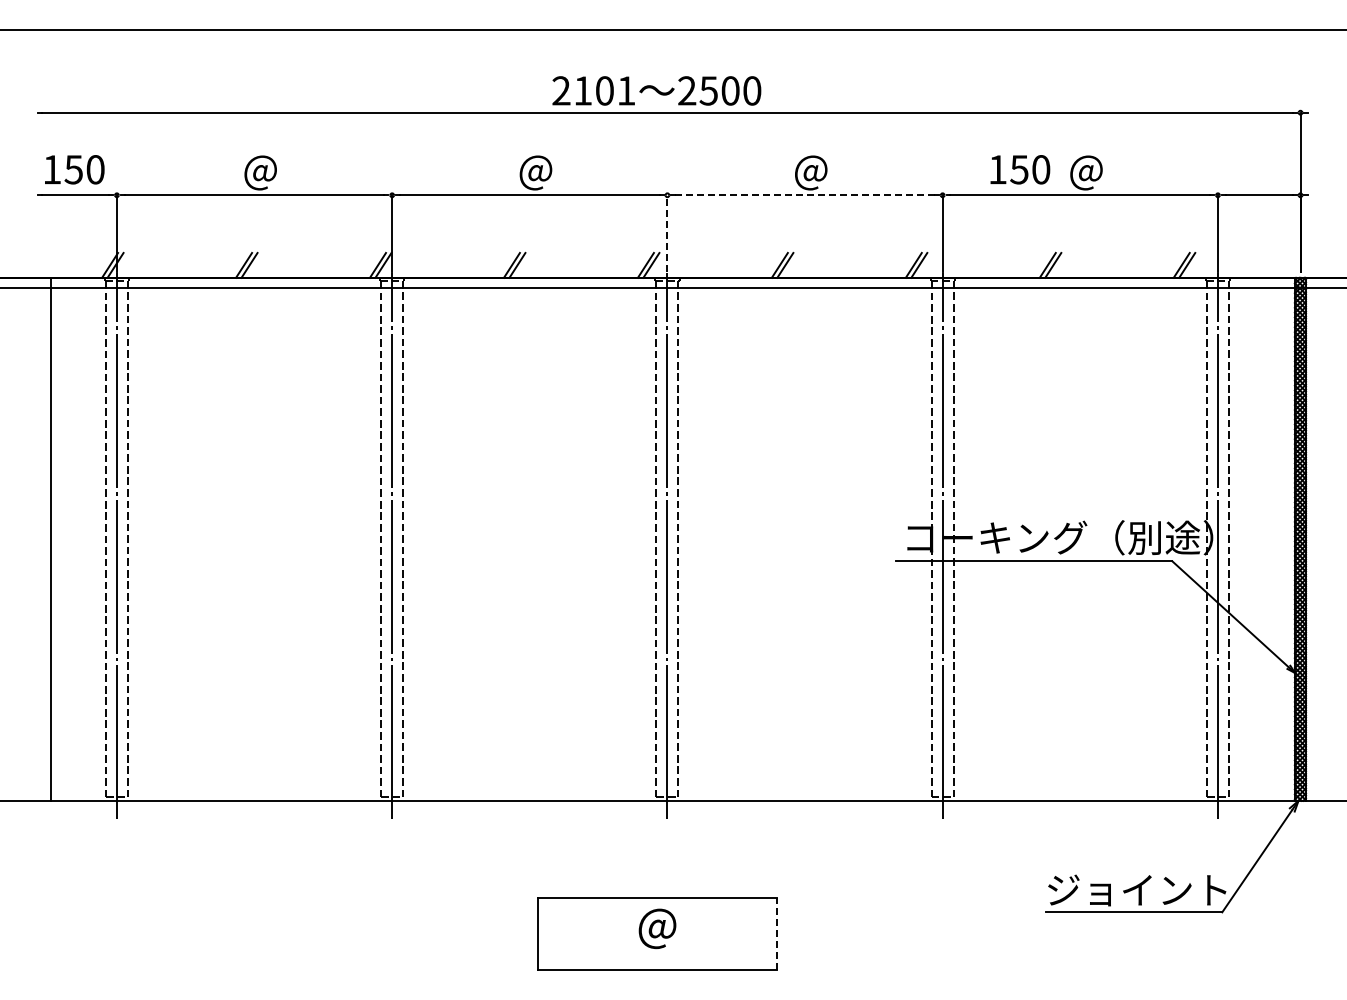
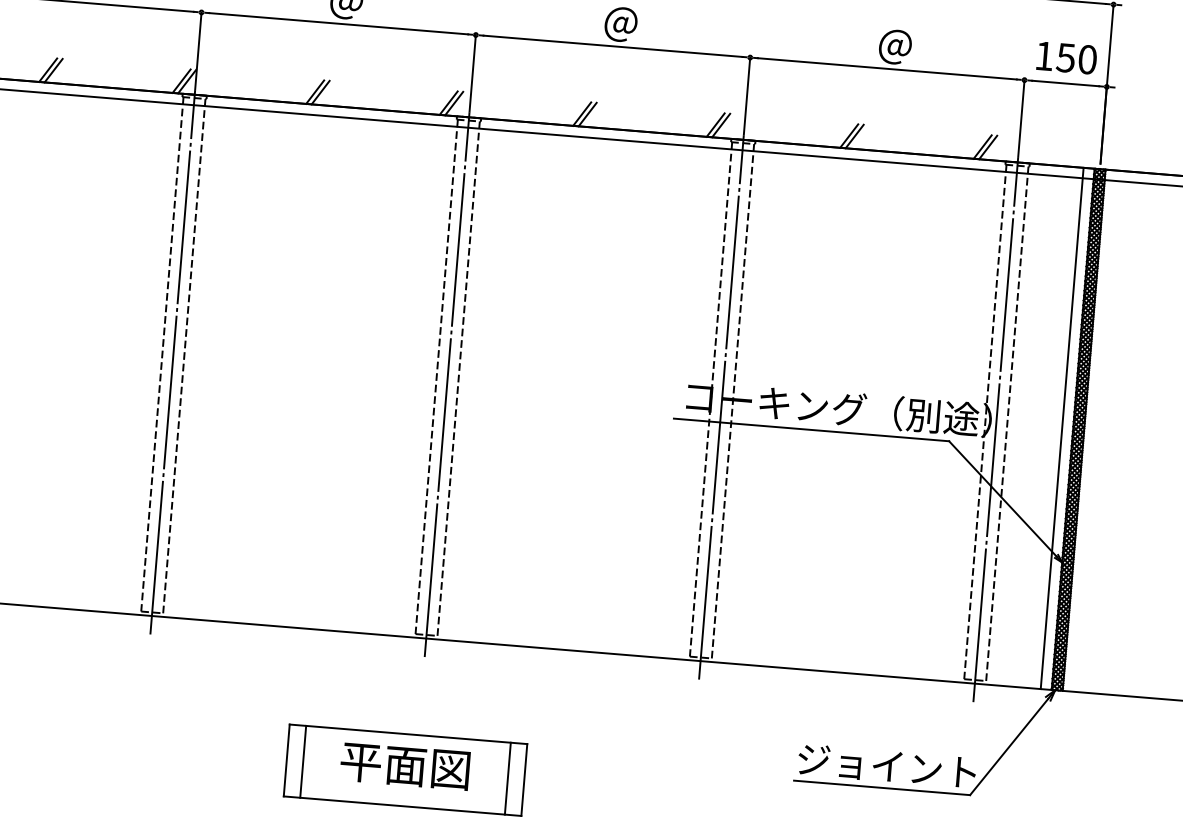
text: (1020, 169) -> (1067, 57), moved
line: (805, 195) -> (613, 46), dashed -> solid
line: (667, 233) -> (472, 73), dashed -> solid
line: (1284, 538) -> (1062, 427), added
text: (656, 928) -> (404, 764), ＠ -> 平面図
line: (554, 933) -> (302, 761), added
line: (760, 933) -> (508, 778), added
line: (776, 933) -> (524, 779), dashed -> solid

